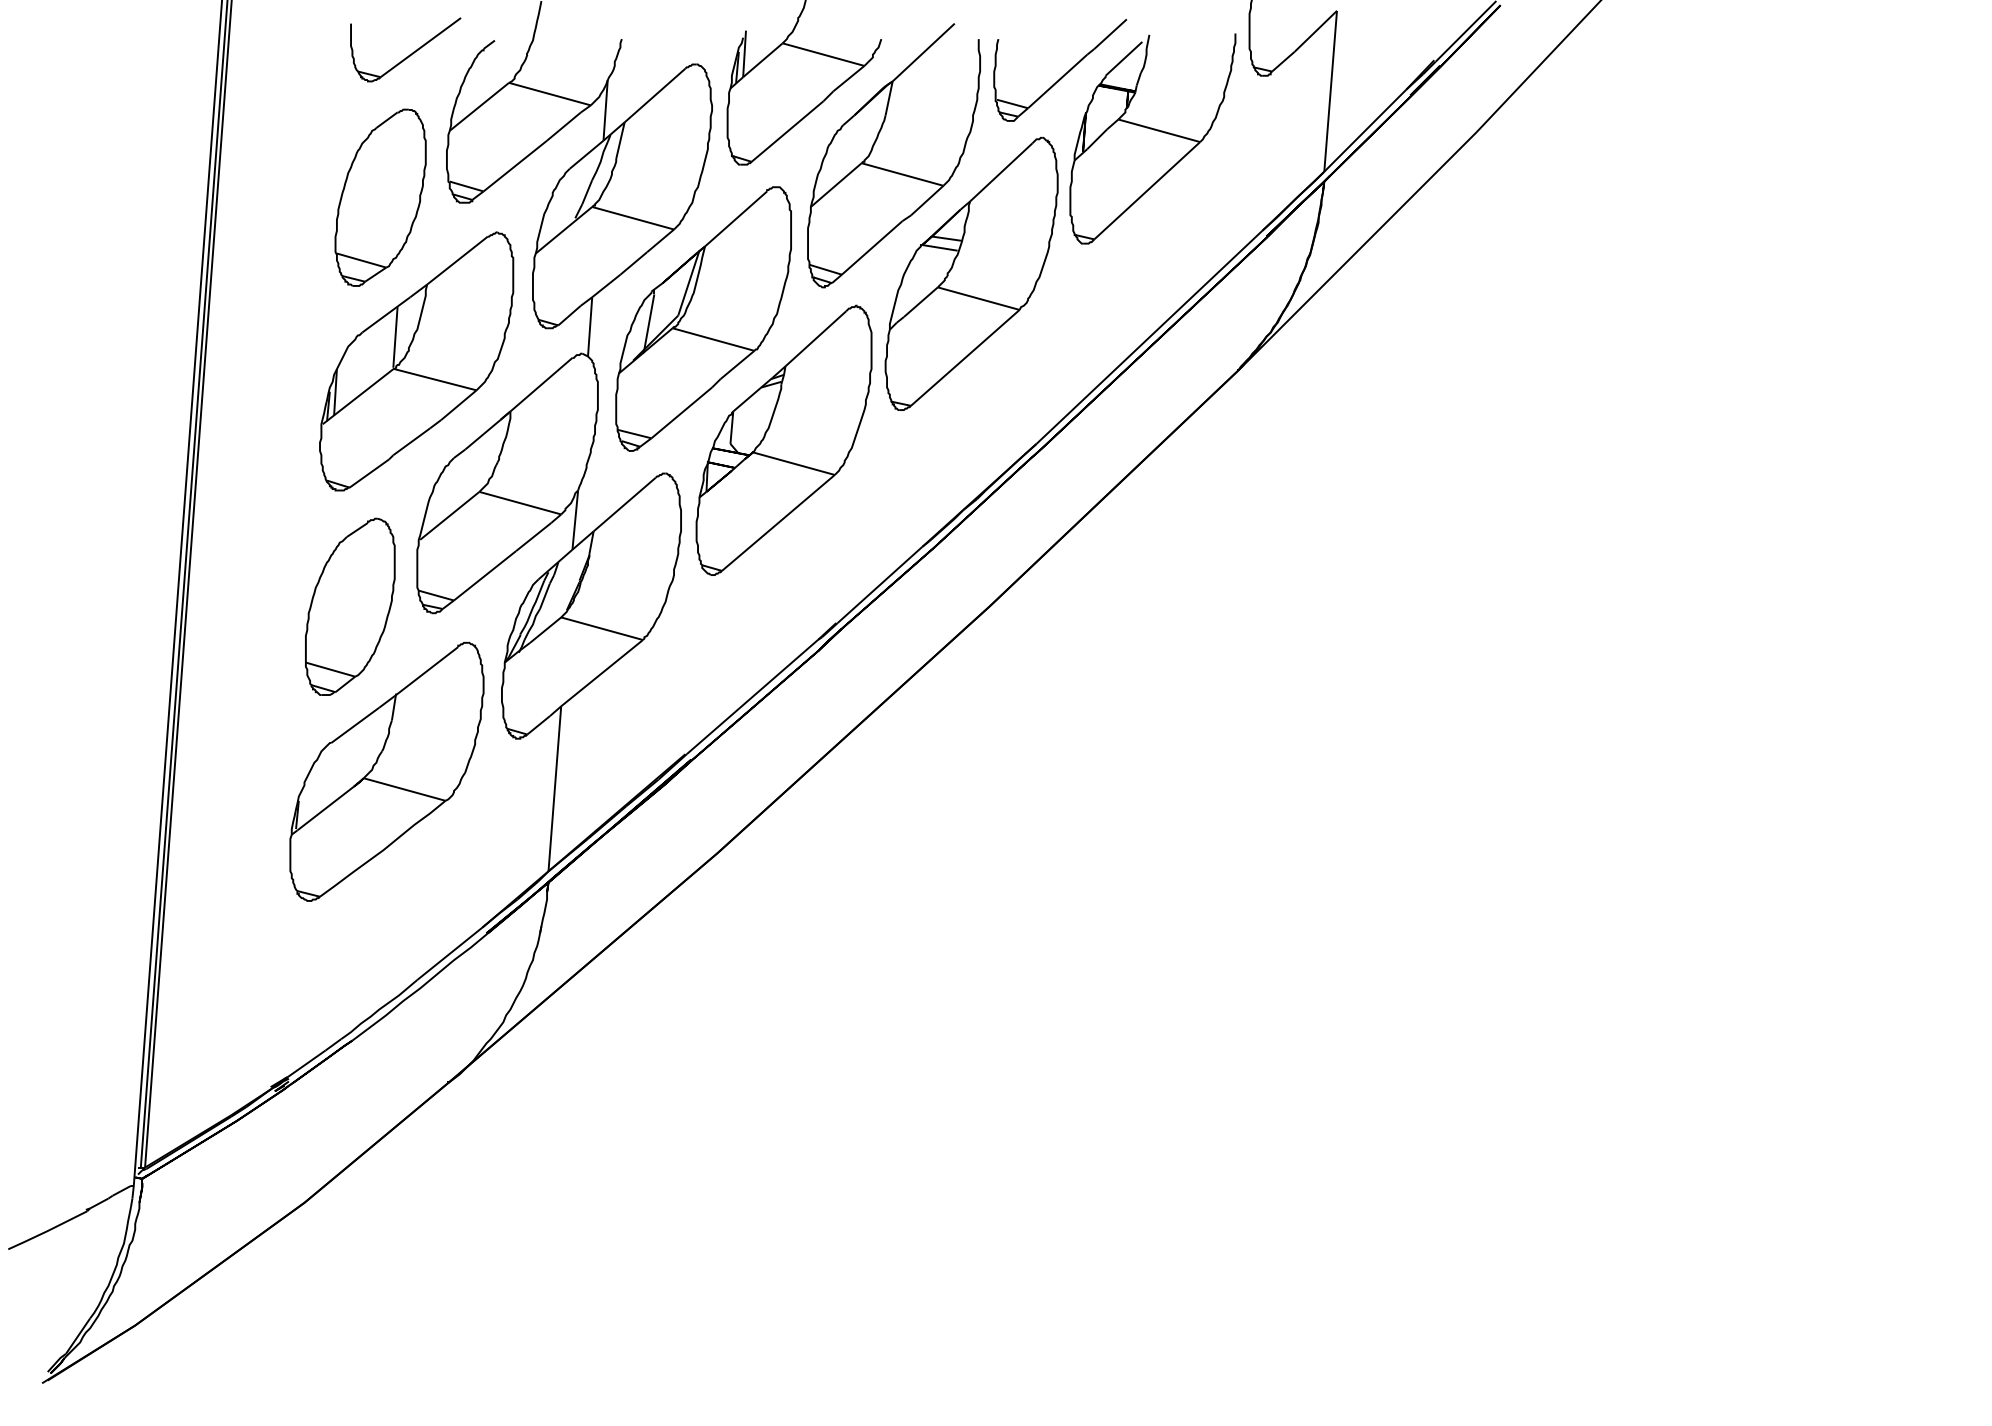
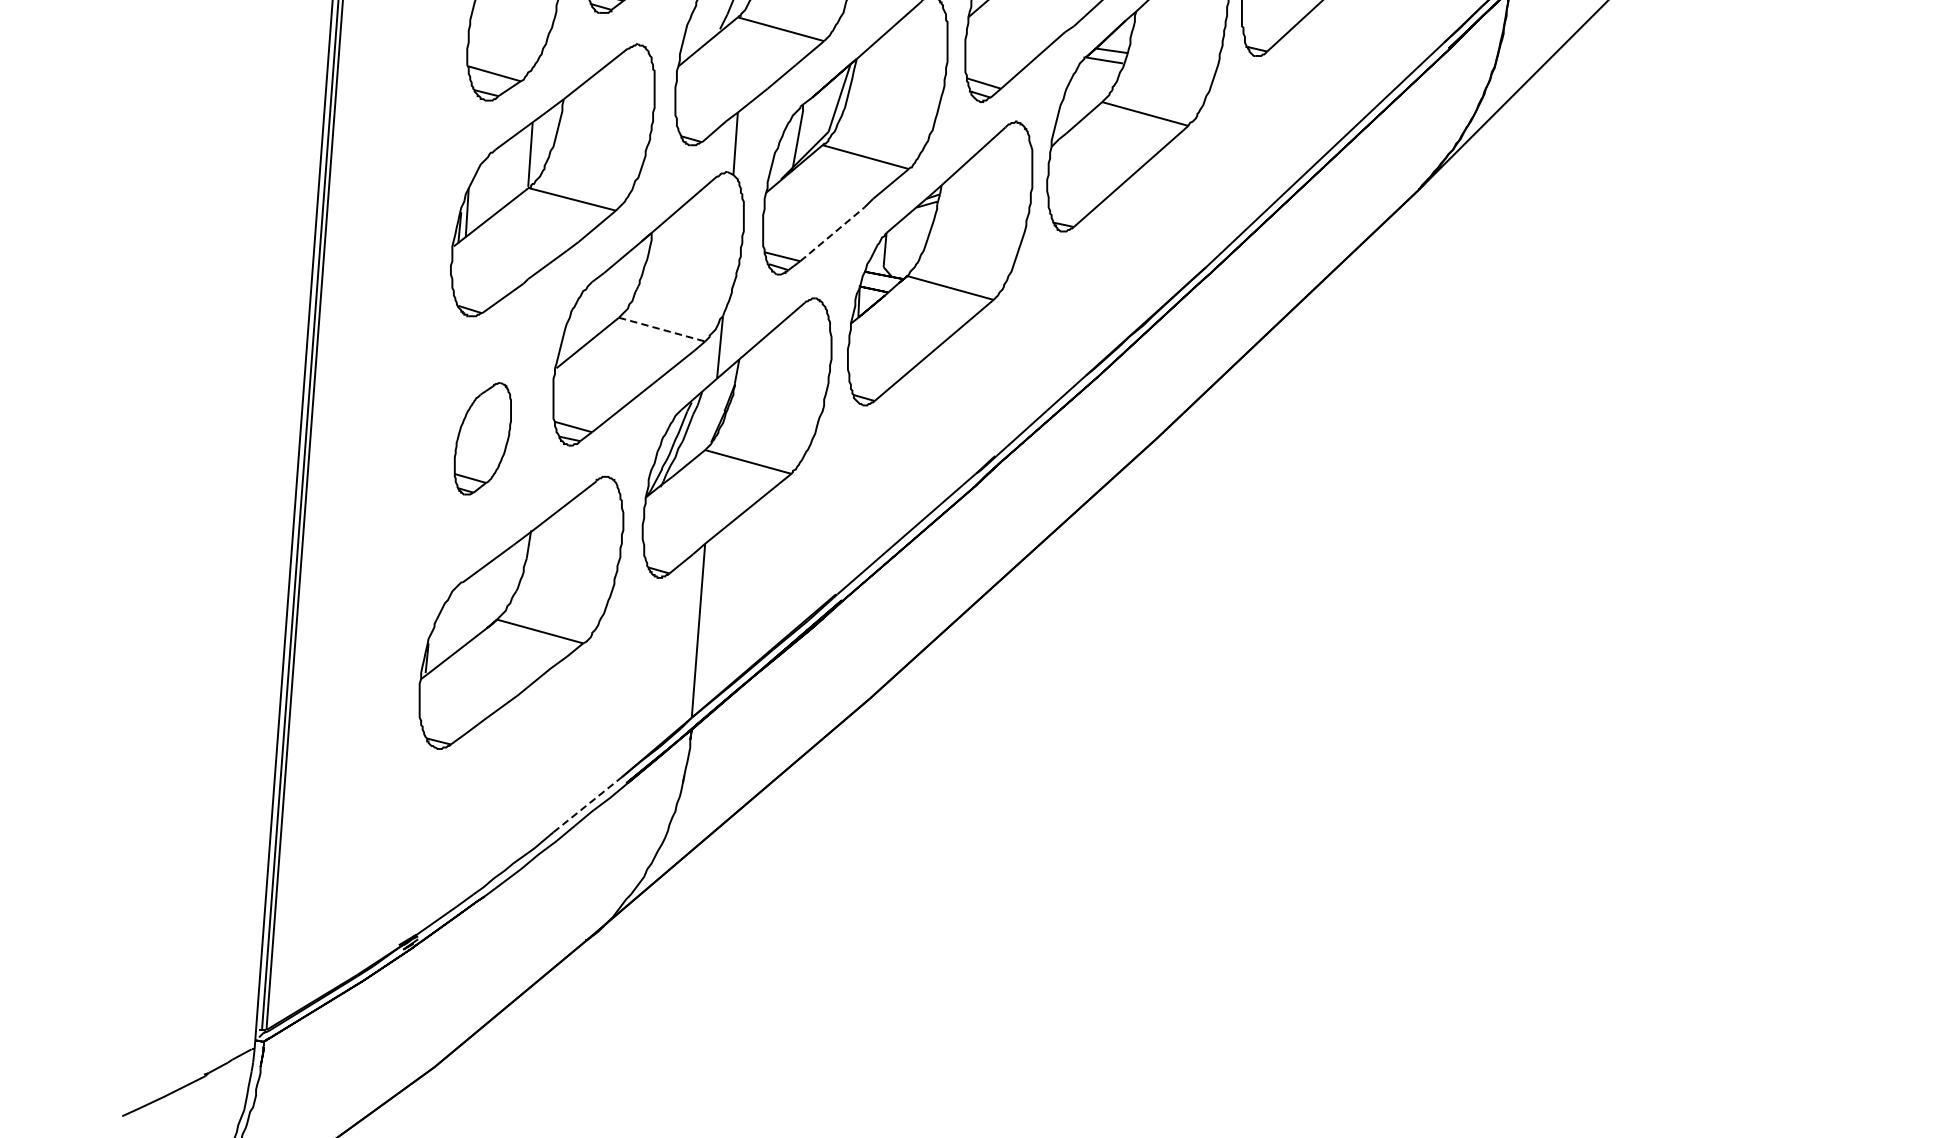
line: (681, 412) -> (831, 234), solid -> dashed
line: (520, 503) -> (662, 329), solid -> dashed
part: (350, 606) -> (483, 438), size x0.6
line: (449, 953) -> (587, 804), solid -> dashed

